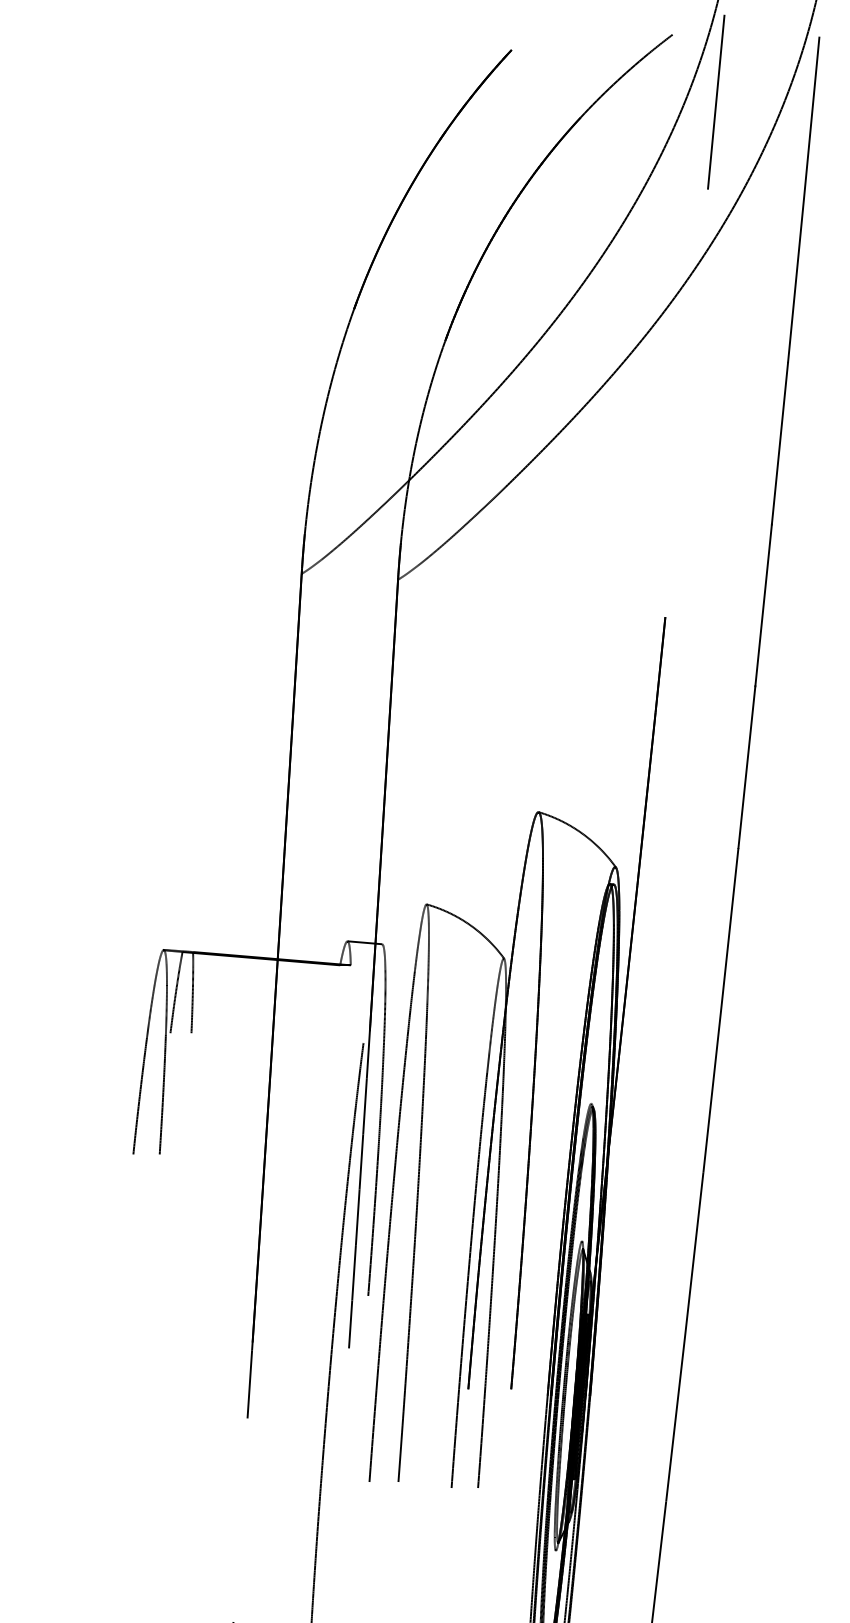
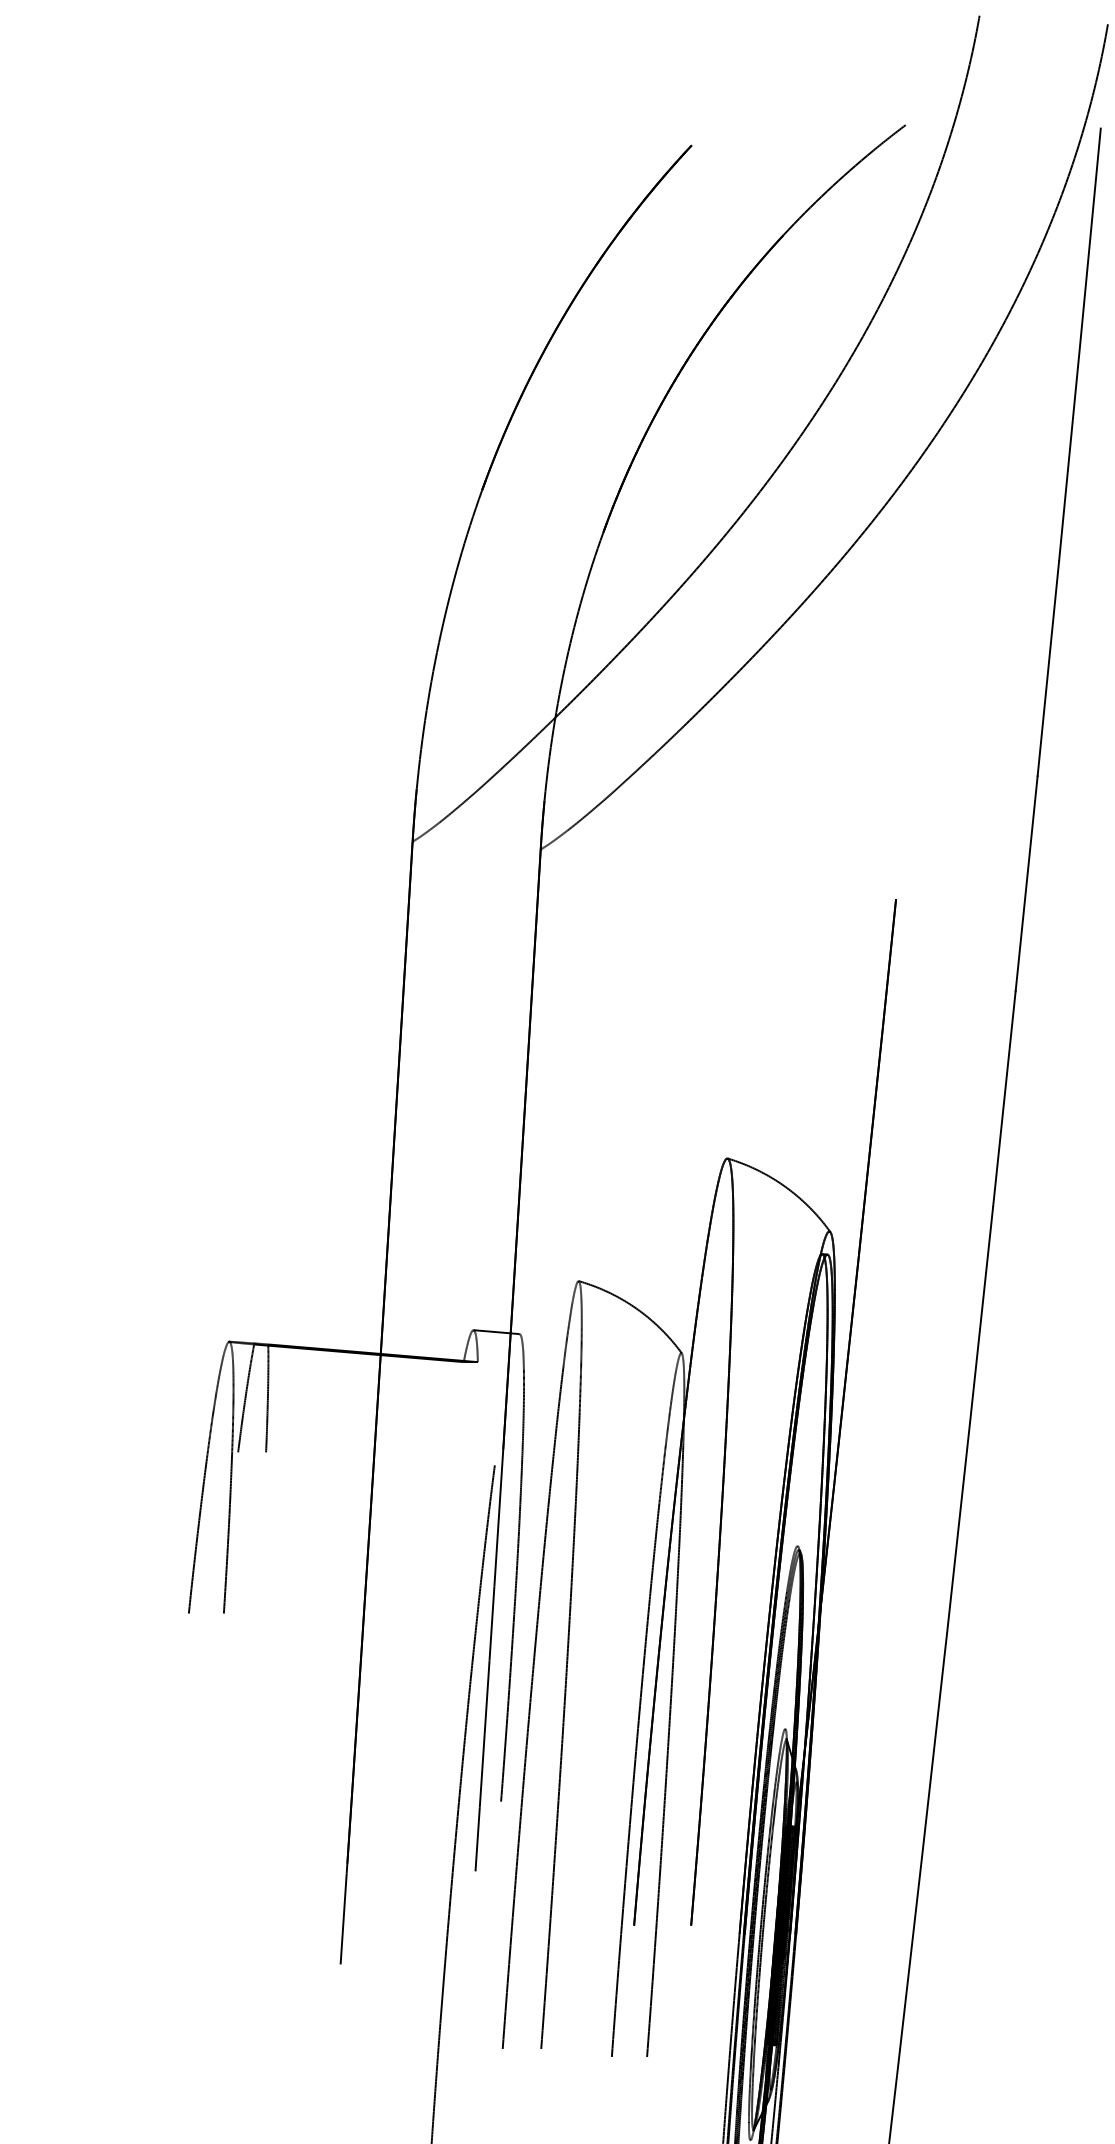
line: (715, 101) -> (962, 213), removed

